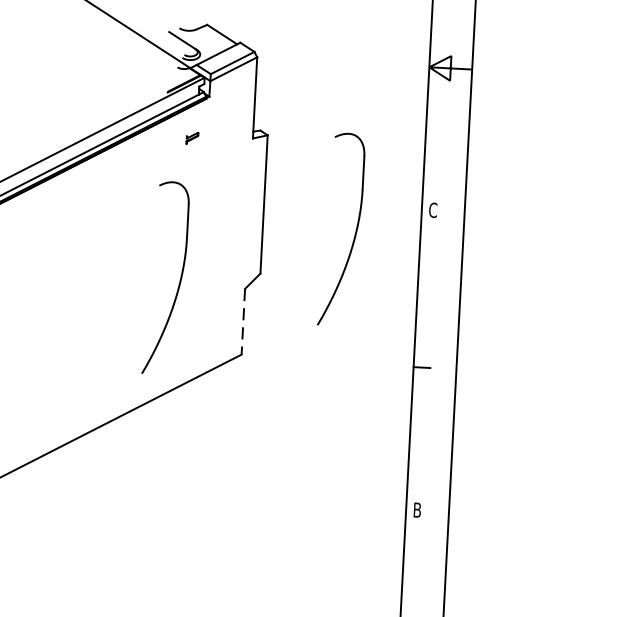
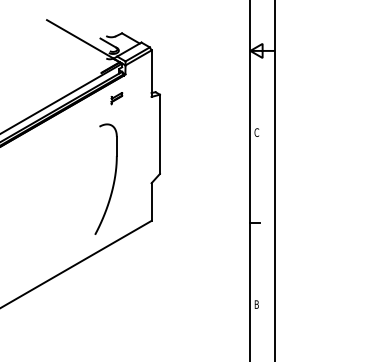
part: (191, 137) -> (116, 98), size x1.67
part: (354, 228) -> (212, 145), removed
line: (243, 322) -> (151, 202), dashed -> solid

